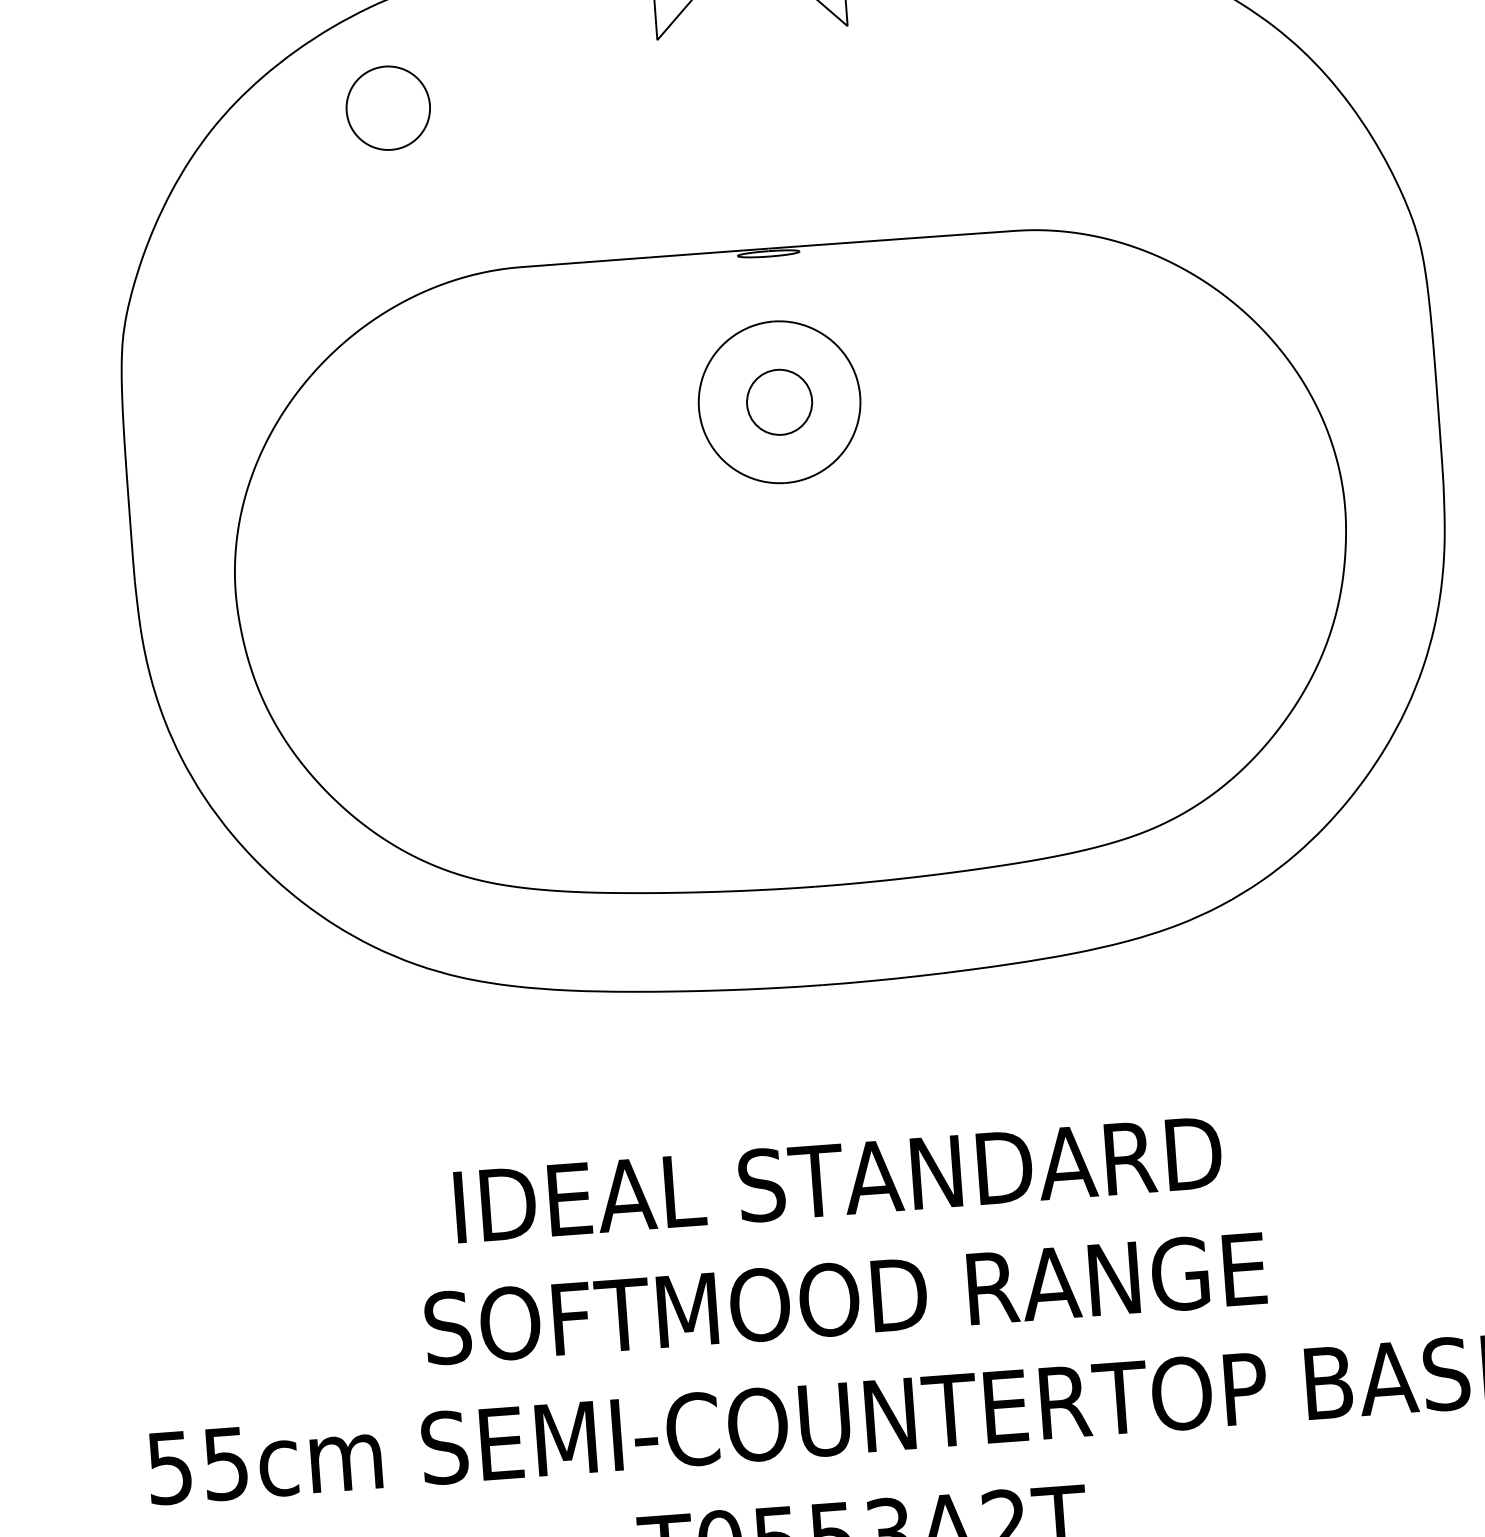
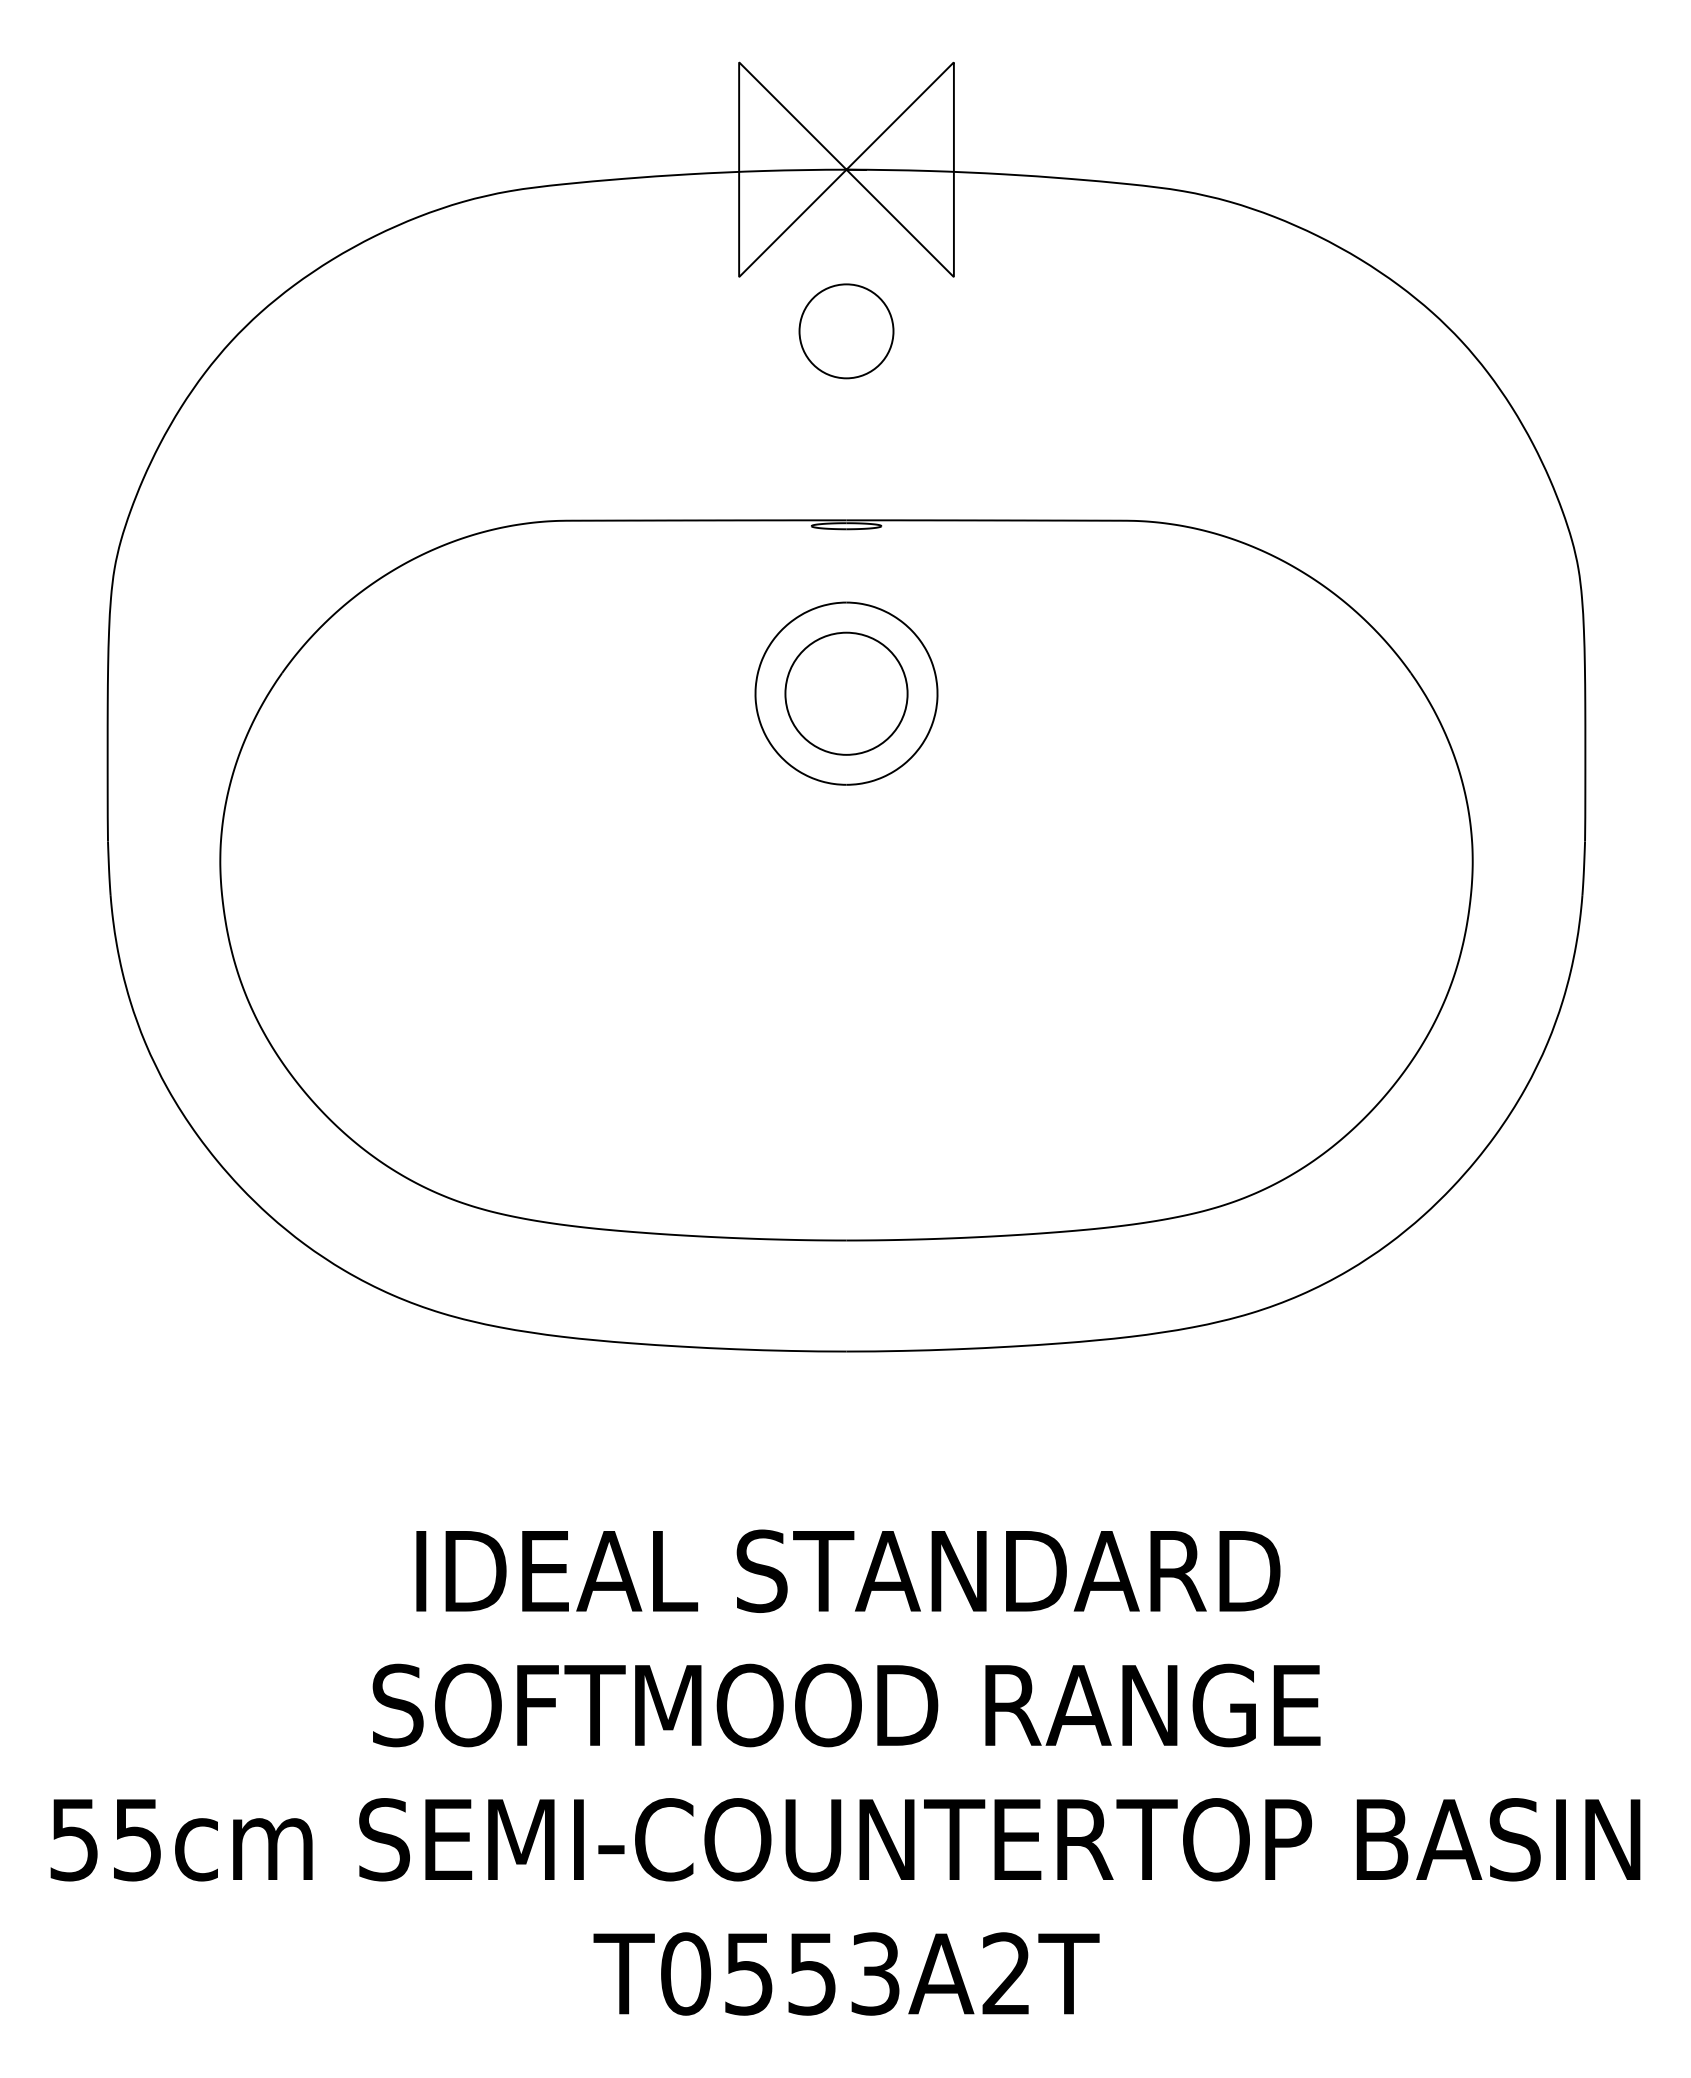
circle: (388, 108) -> (846, 331), moved
circle: (779, 402) -> (846, 693), size x1.67

